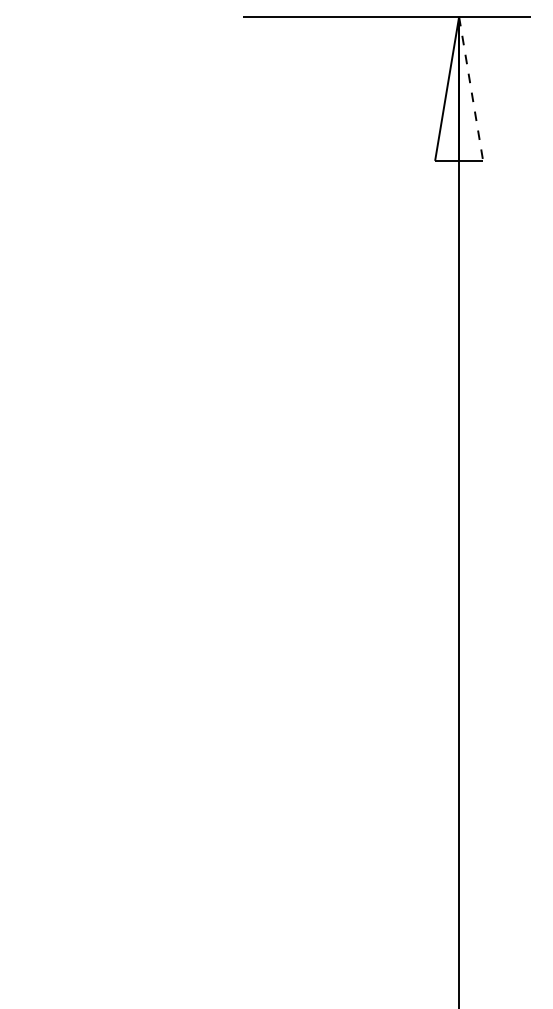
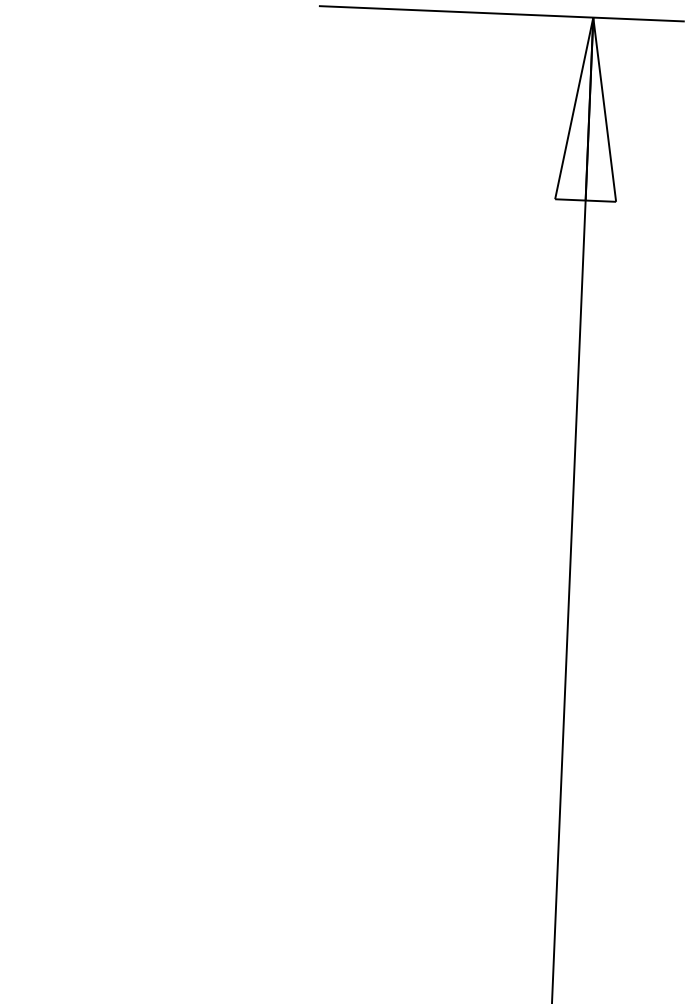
line: (471, 88) -> (605, 109), dashed -> solid

